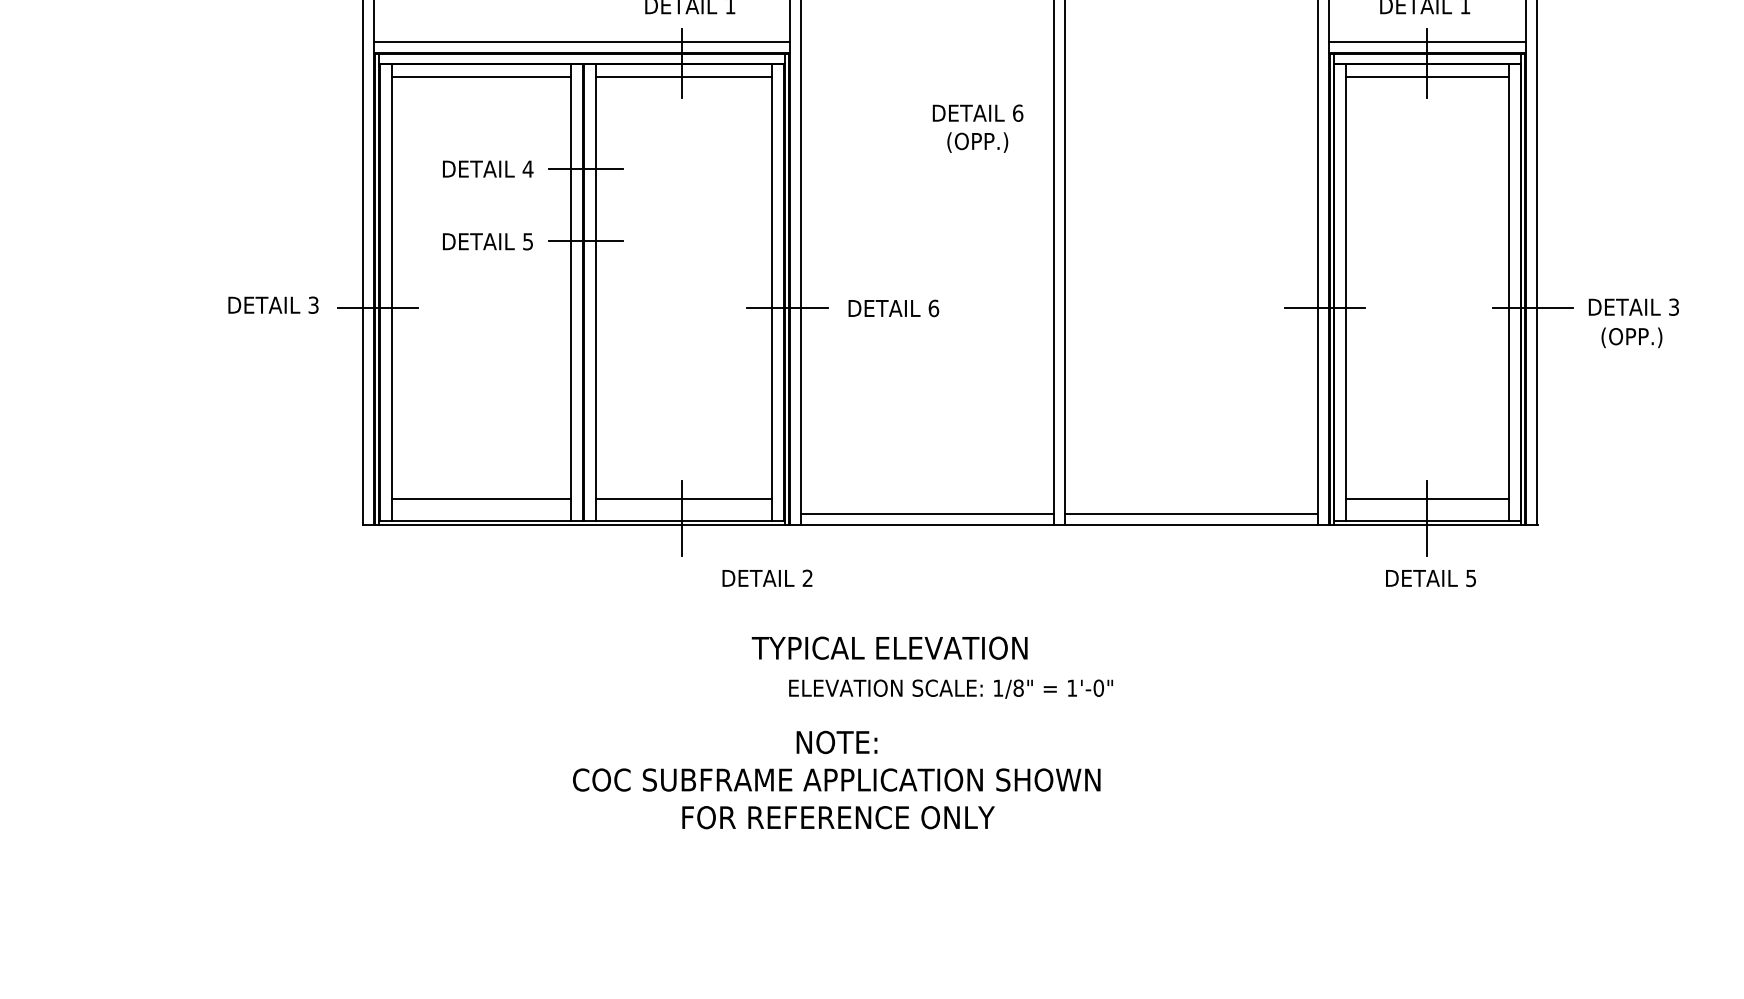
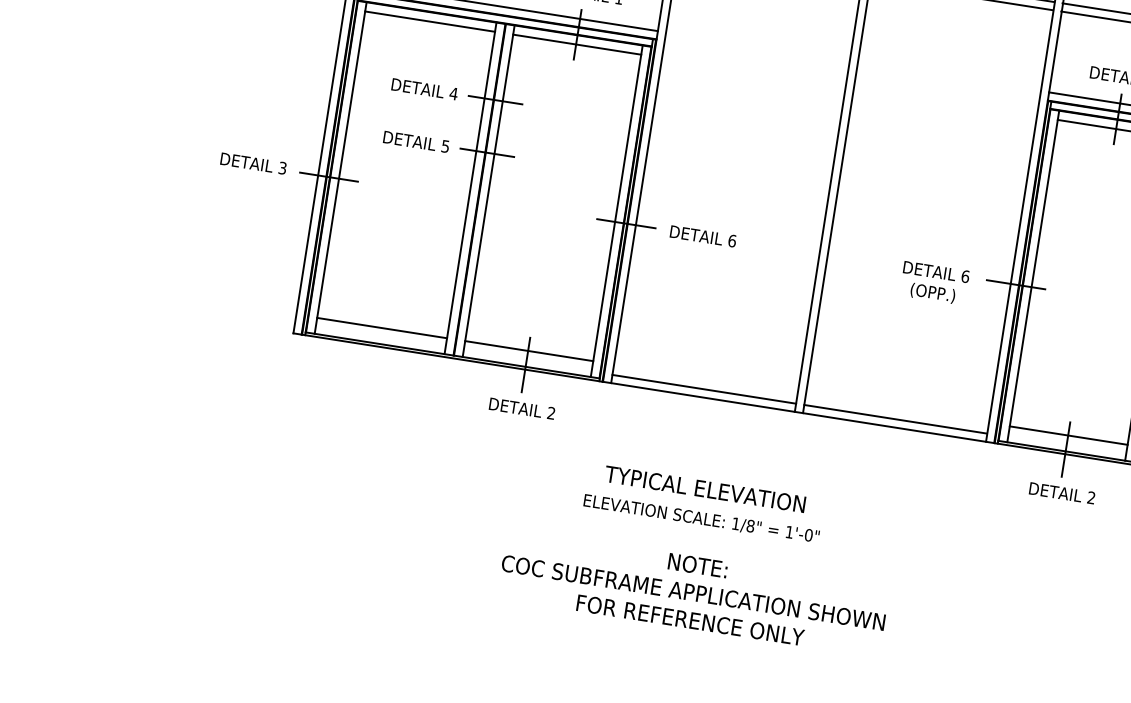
text: (977, 128) -> (934, 283), moved
text: (767, 577) -> (522, 408), moved
text: (1470, 578) -> (1090, 497), 5 -> 2
text: (889, 647) -> (705, 488), moved
text: (836, 779) -> (693, 592), moved

